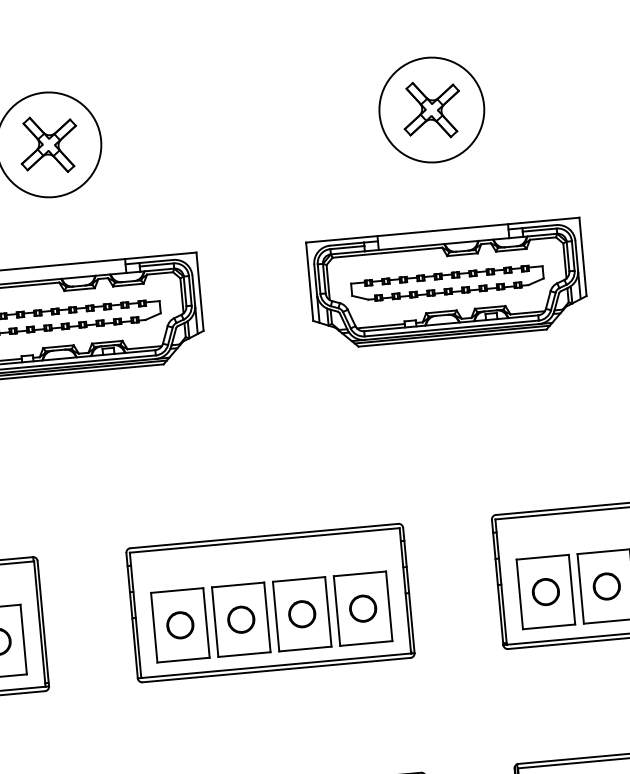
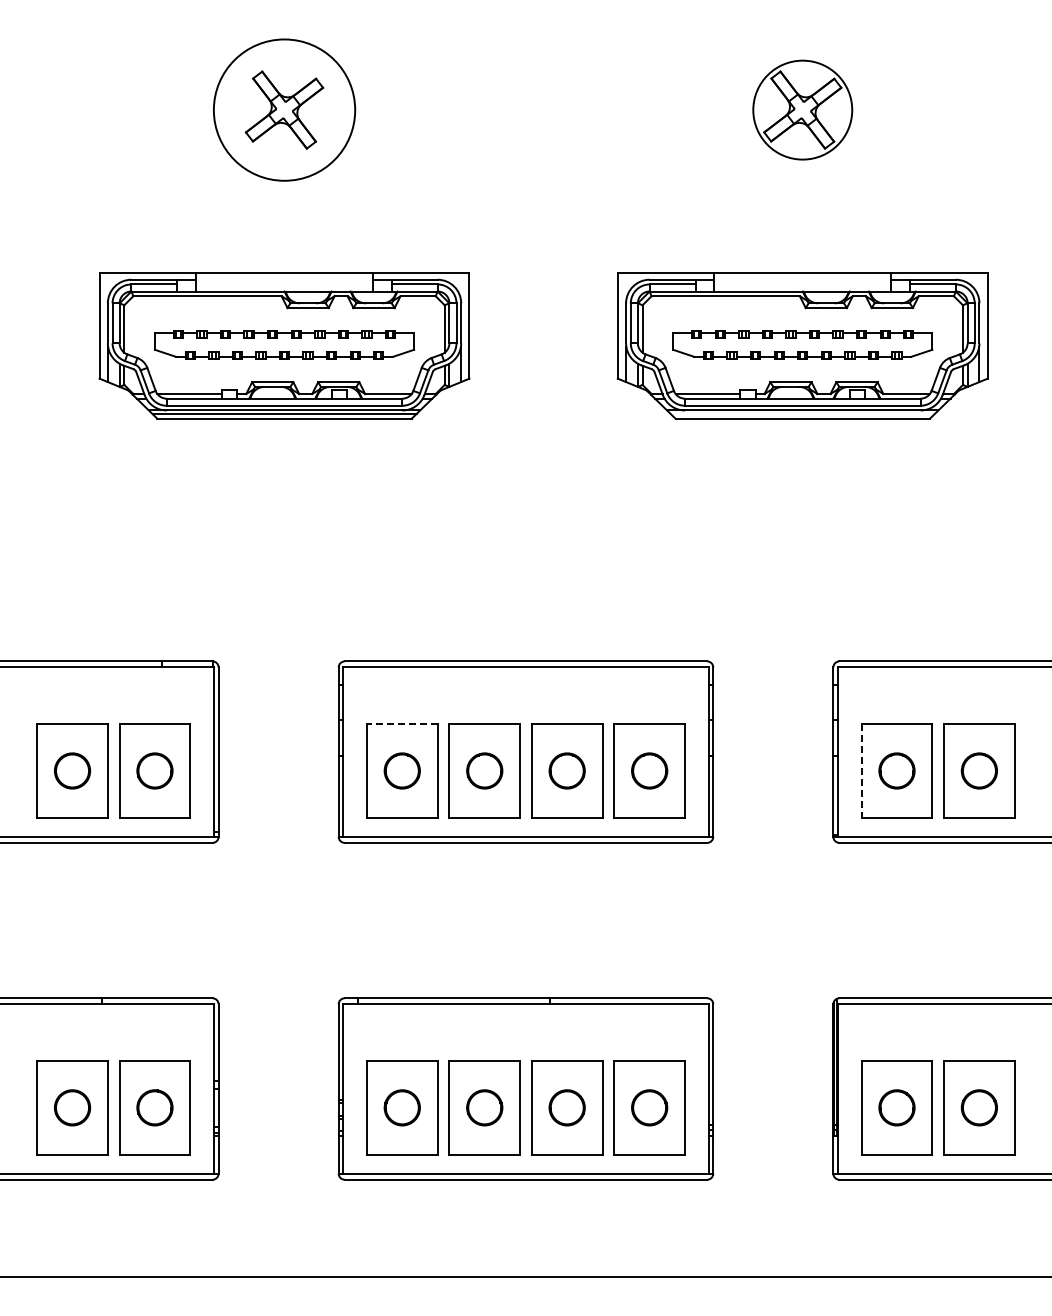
circle: (431, 109) -> (802, 109), size x0.7
line: (452, 334) -> (802, 414), removed
line: (176, 590) -> (401, 723), solid -> dashed
line: (519, 594) -> (861, 771), solid -> dashed

